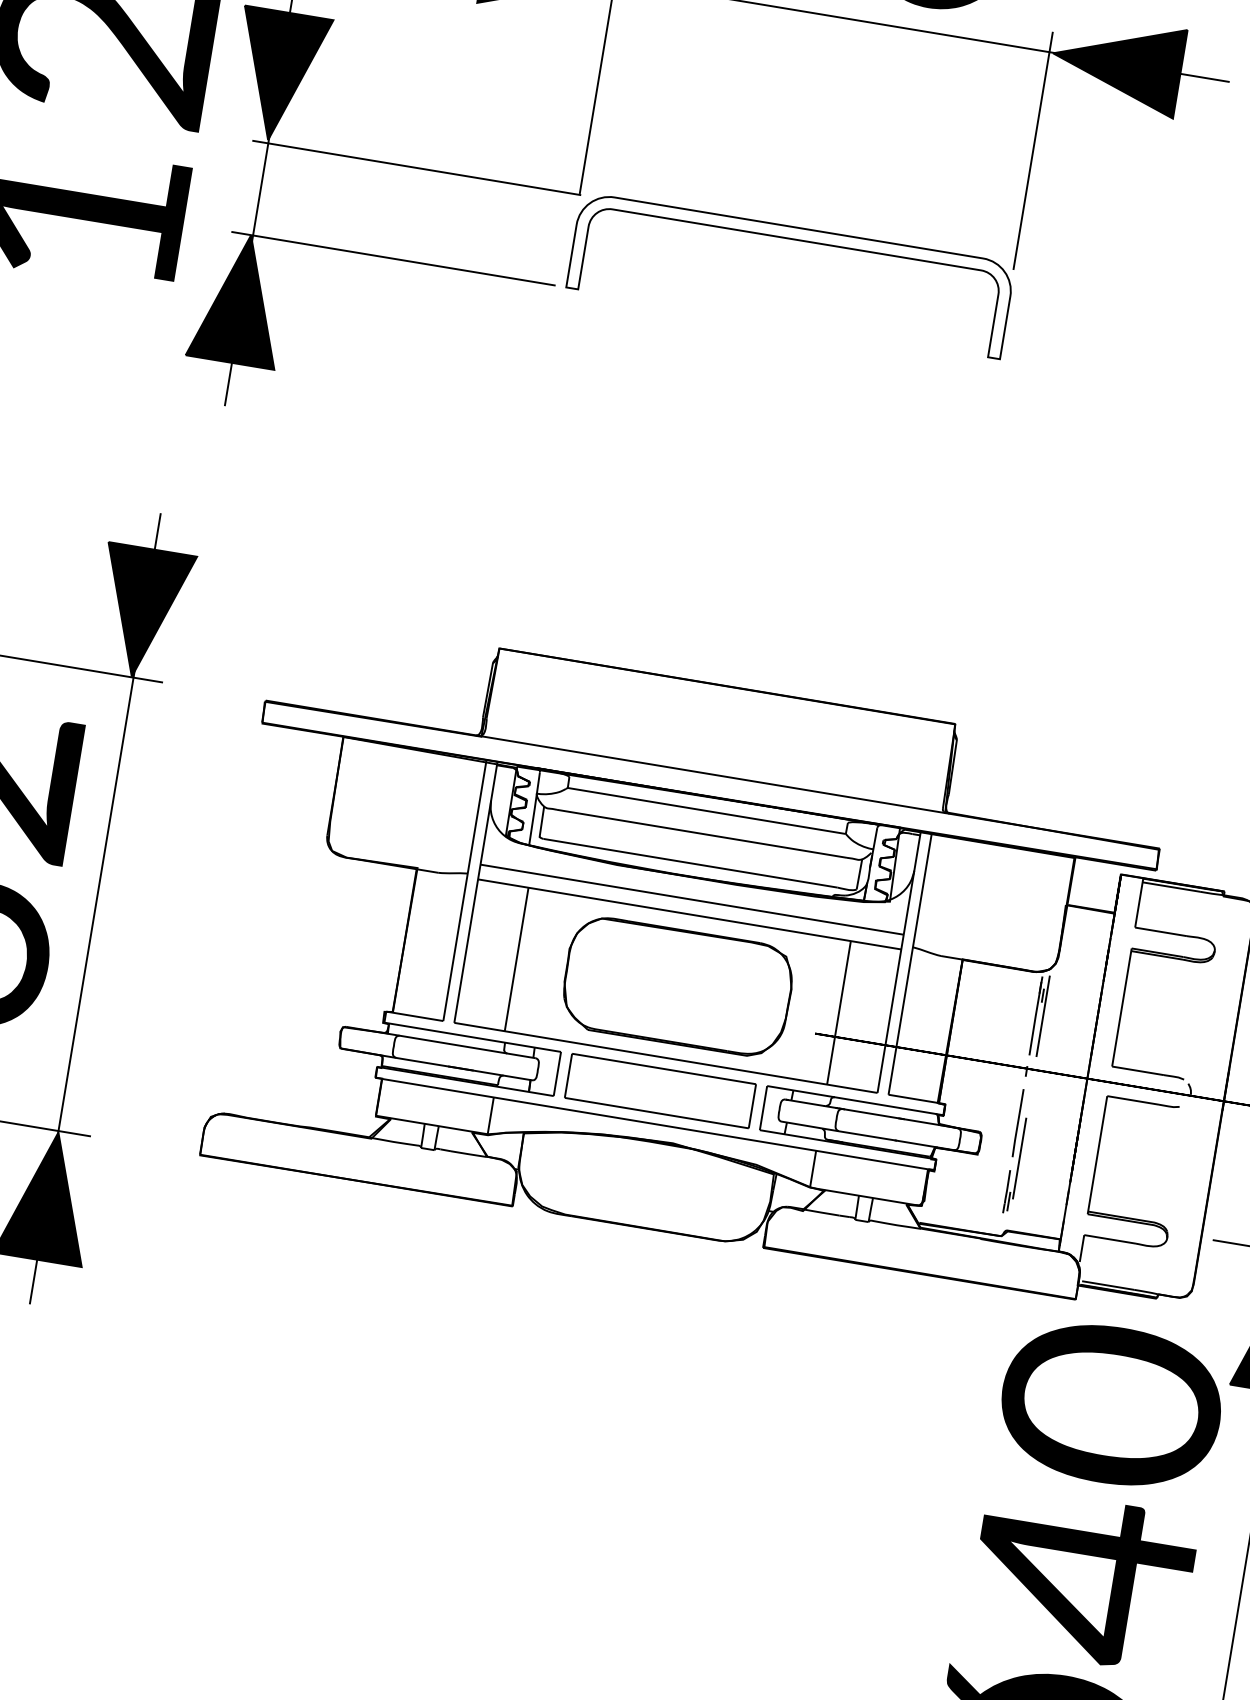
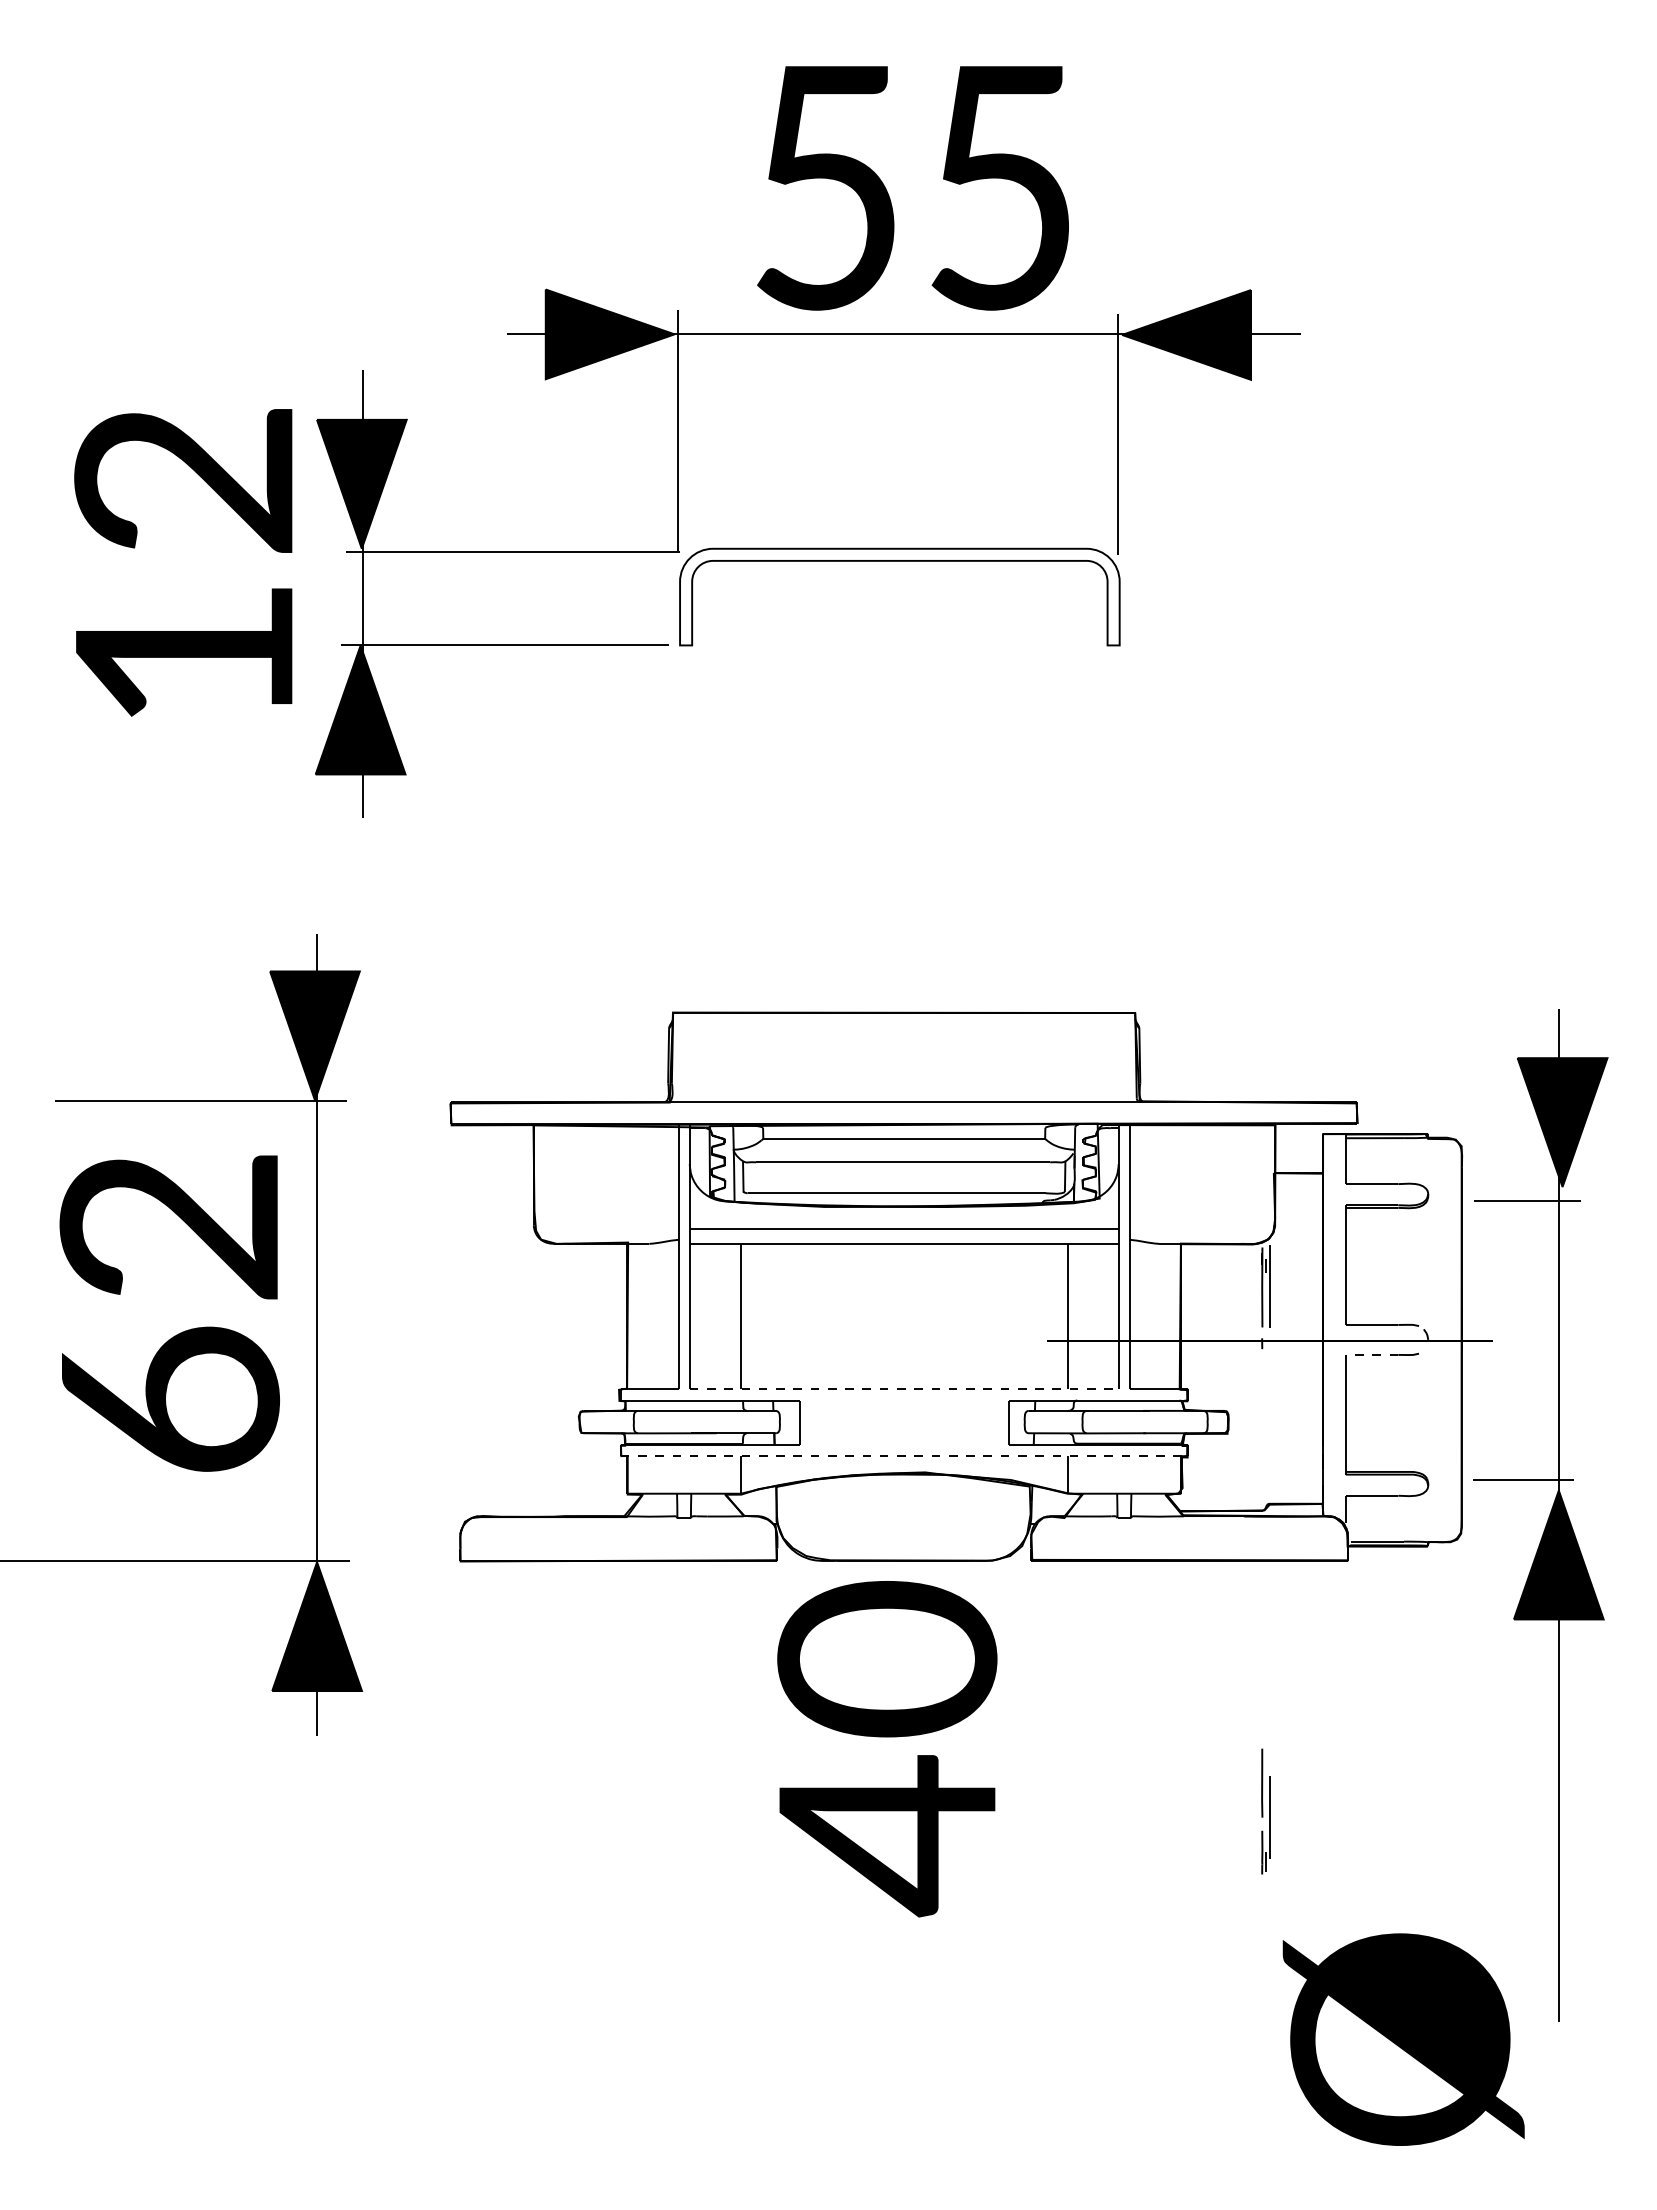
part: (676, 986) -> (903, 1317), removed
line: (666, 1058) -> (904, 1389), solid -> dashed
part: (659, 1090) -> (903, 1422), removed
line: (1132, 1099) -> (1371, 1354), solid -> dashed
line: (655, 1124) -> (904, 1456), solid -> dashed
part: (1016, 1151) -> (1265, 1811), moved
text: (1096, 1494) -> (887, 1749), moved

